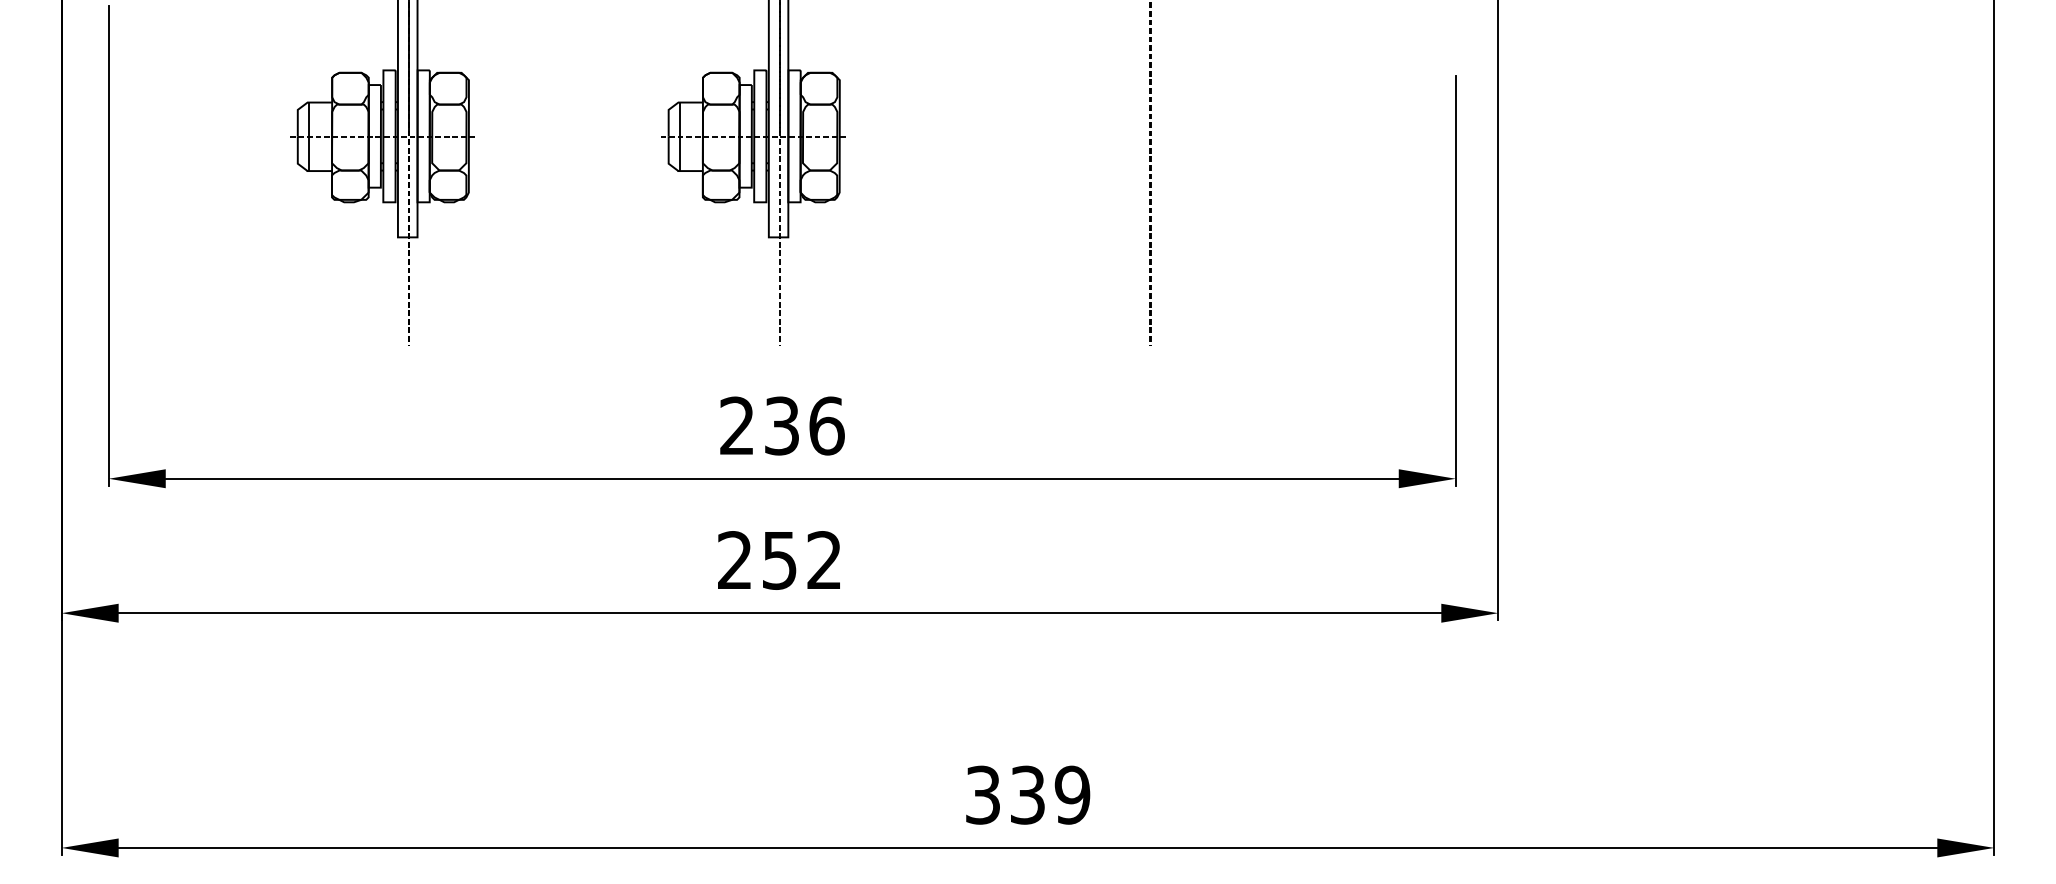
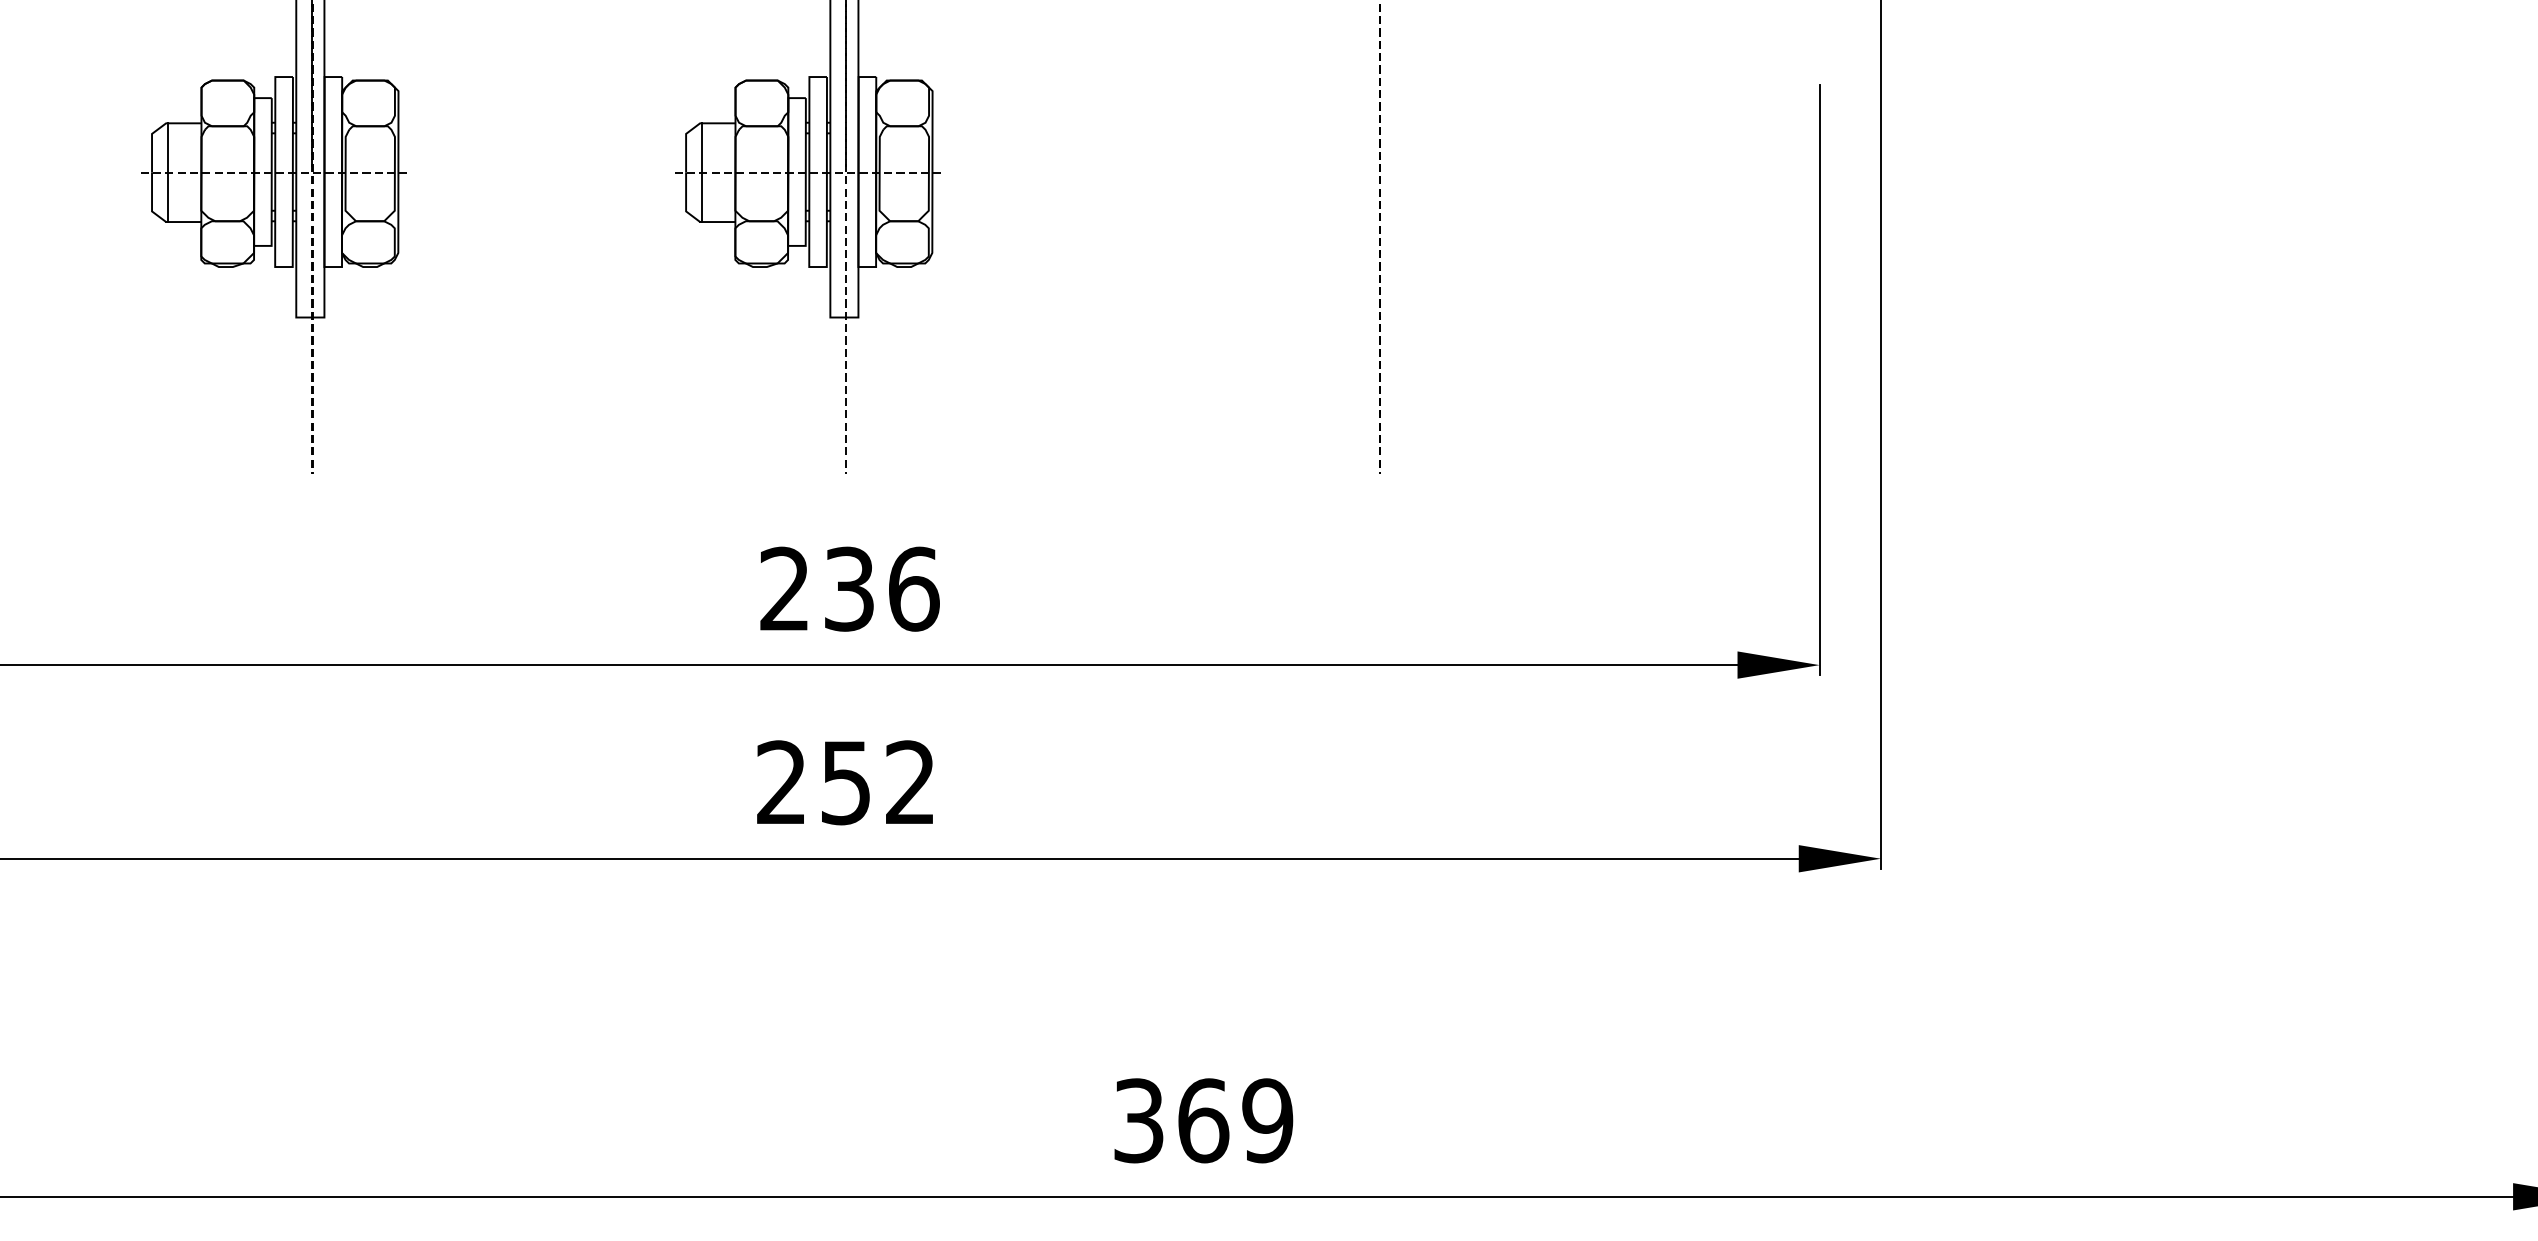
text: (1027, 794) -> (1202, 1119), 339 -> 369

